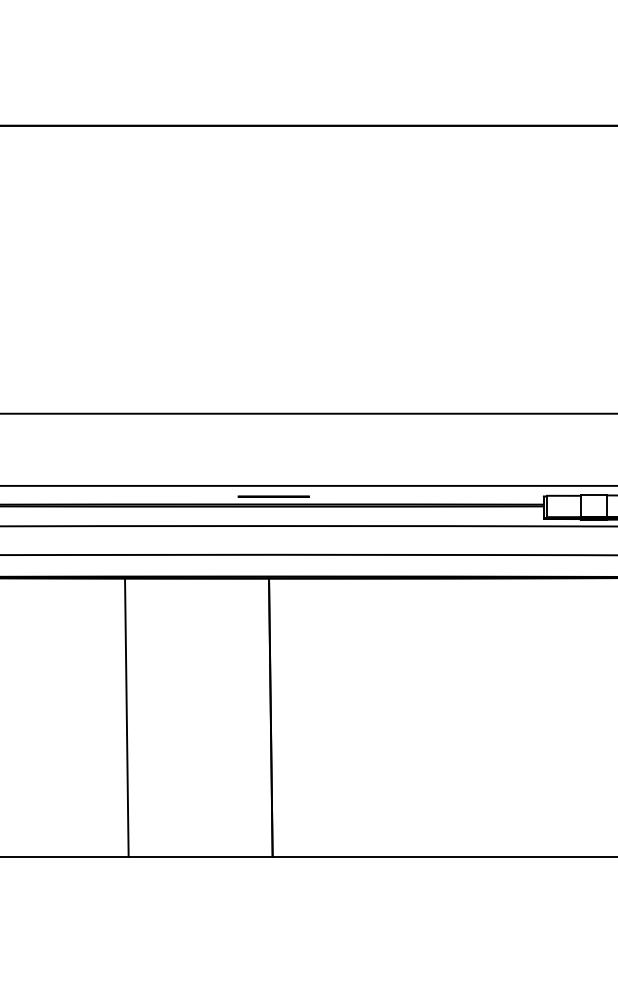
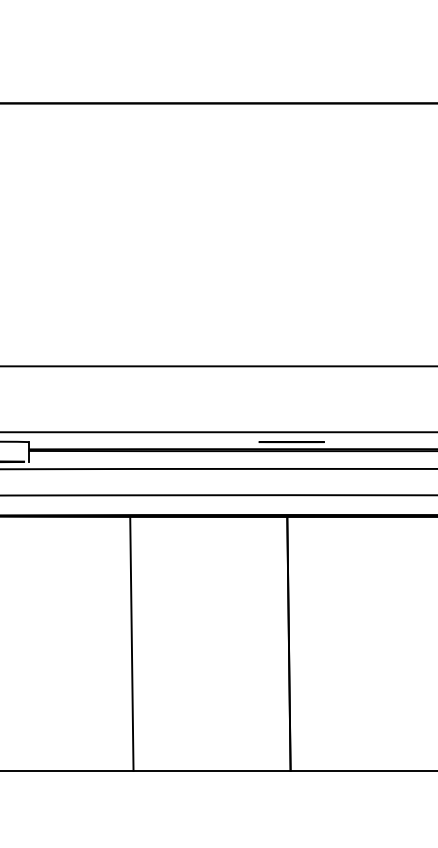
line: (126, 717) -> (131, 643), moved

